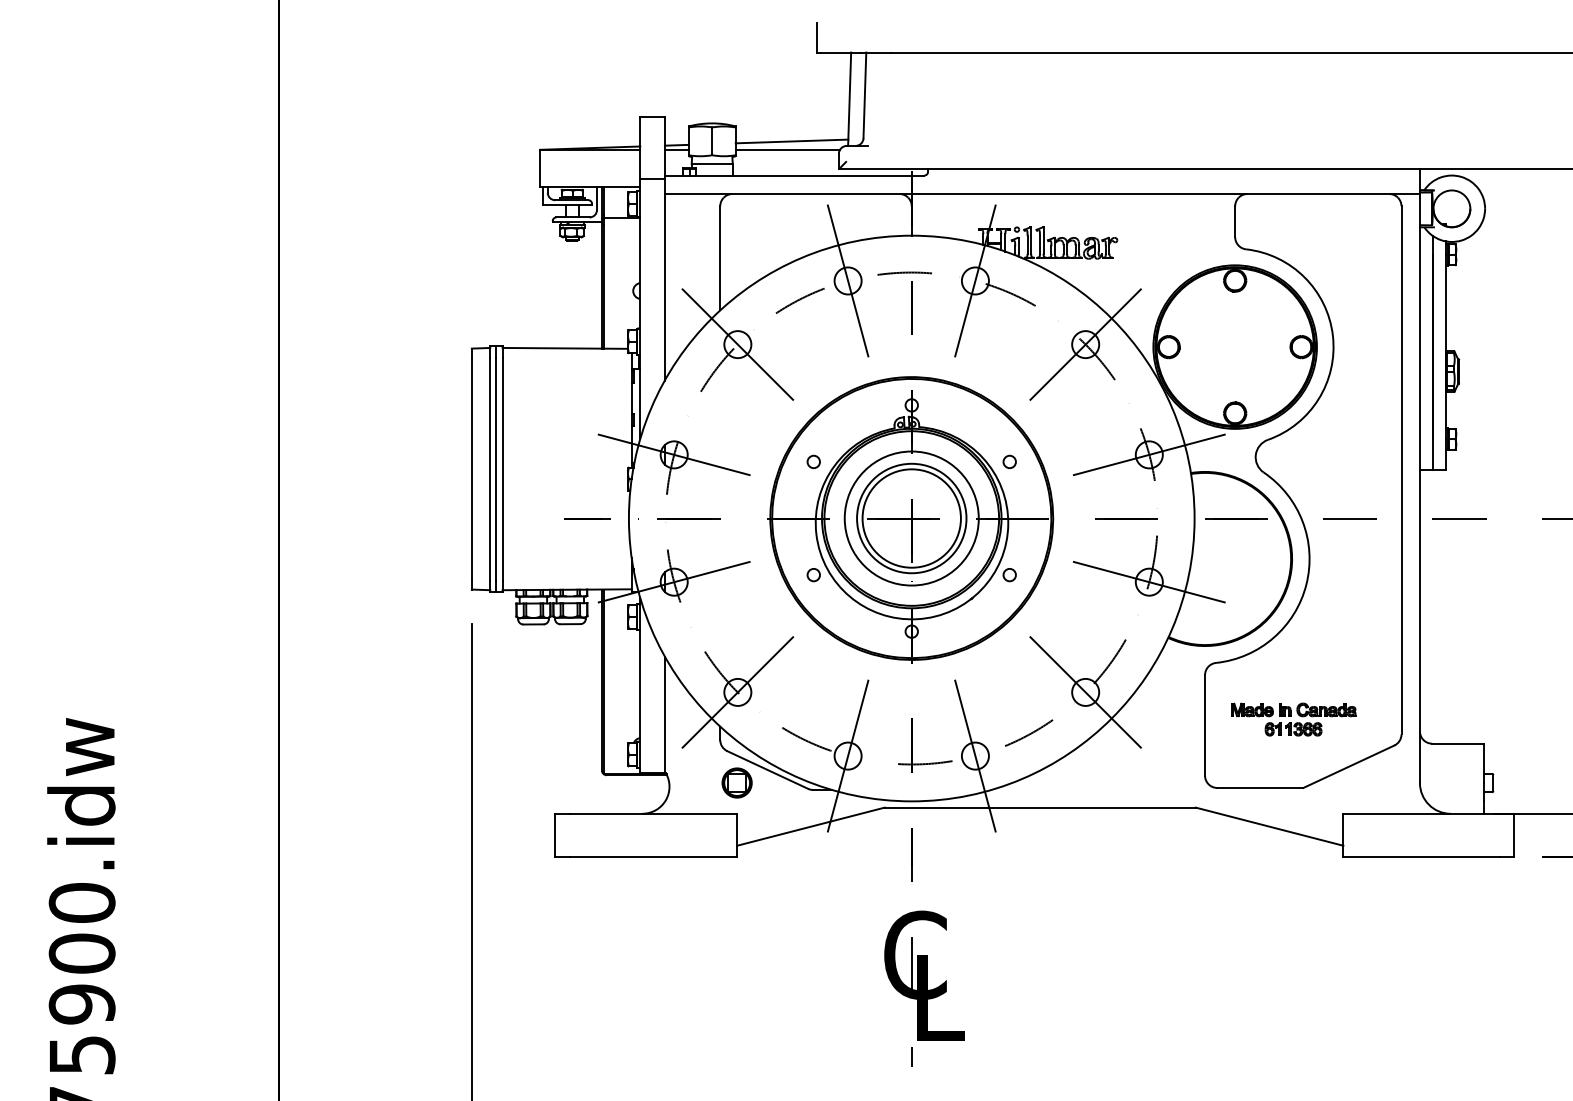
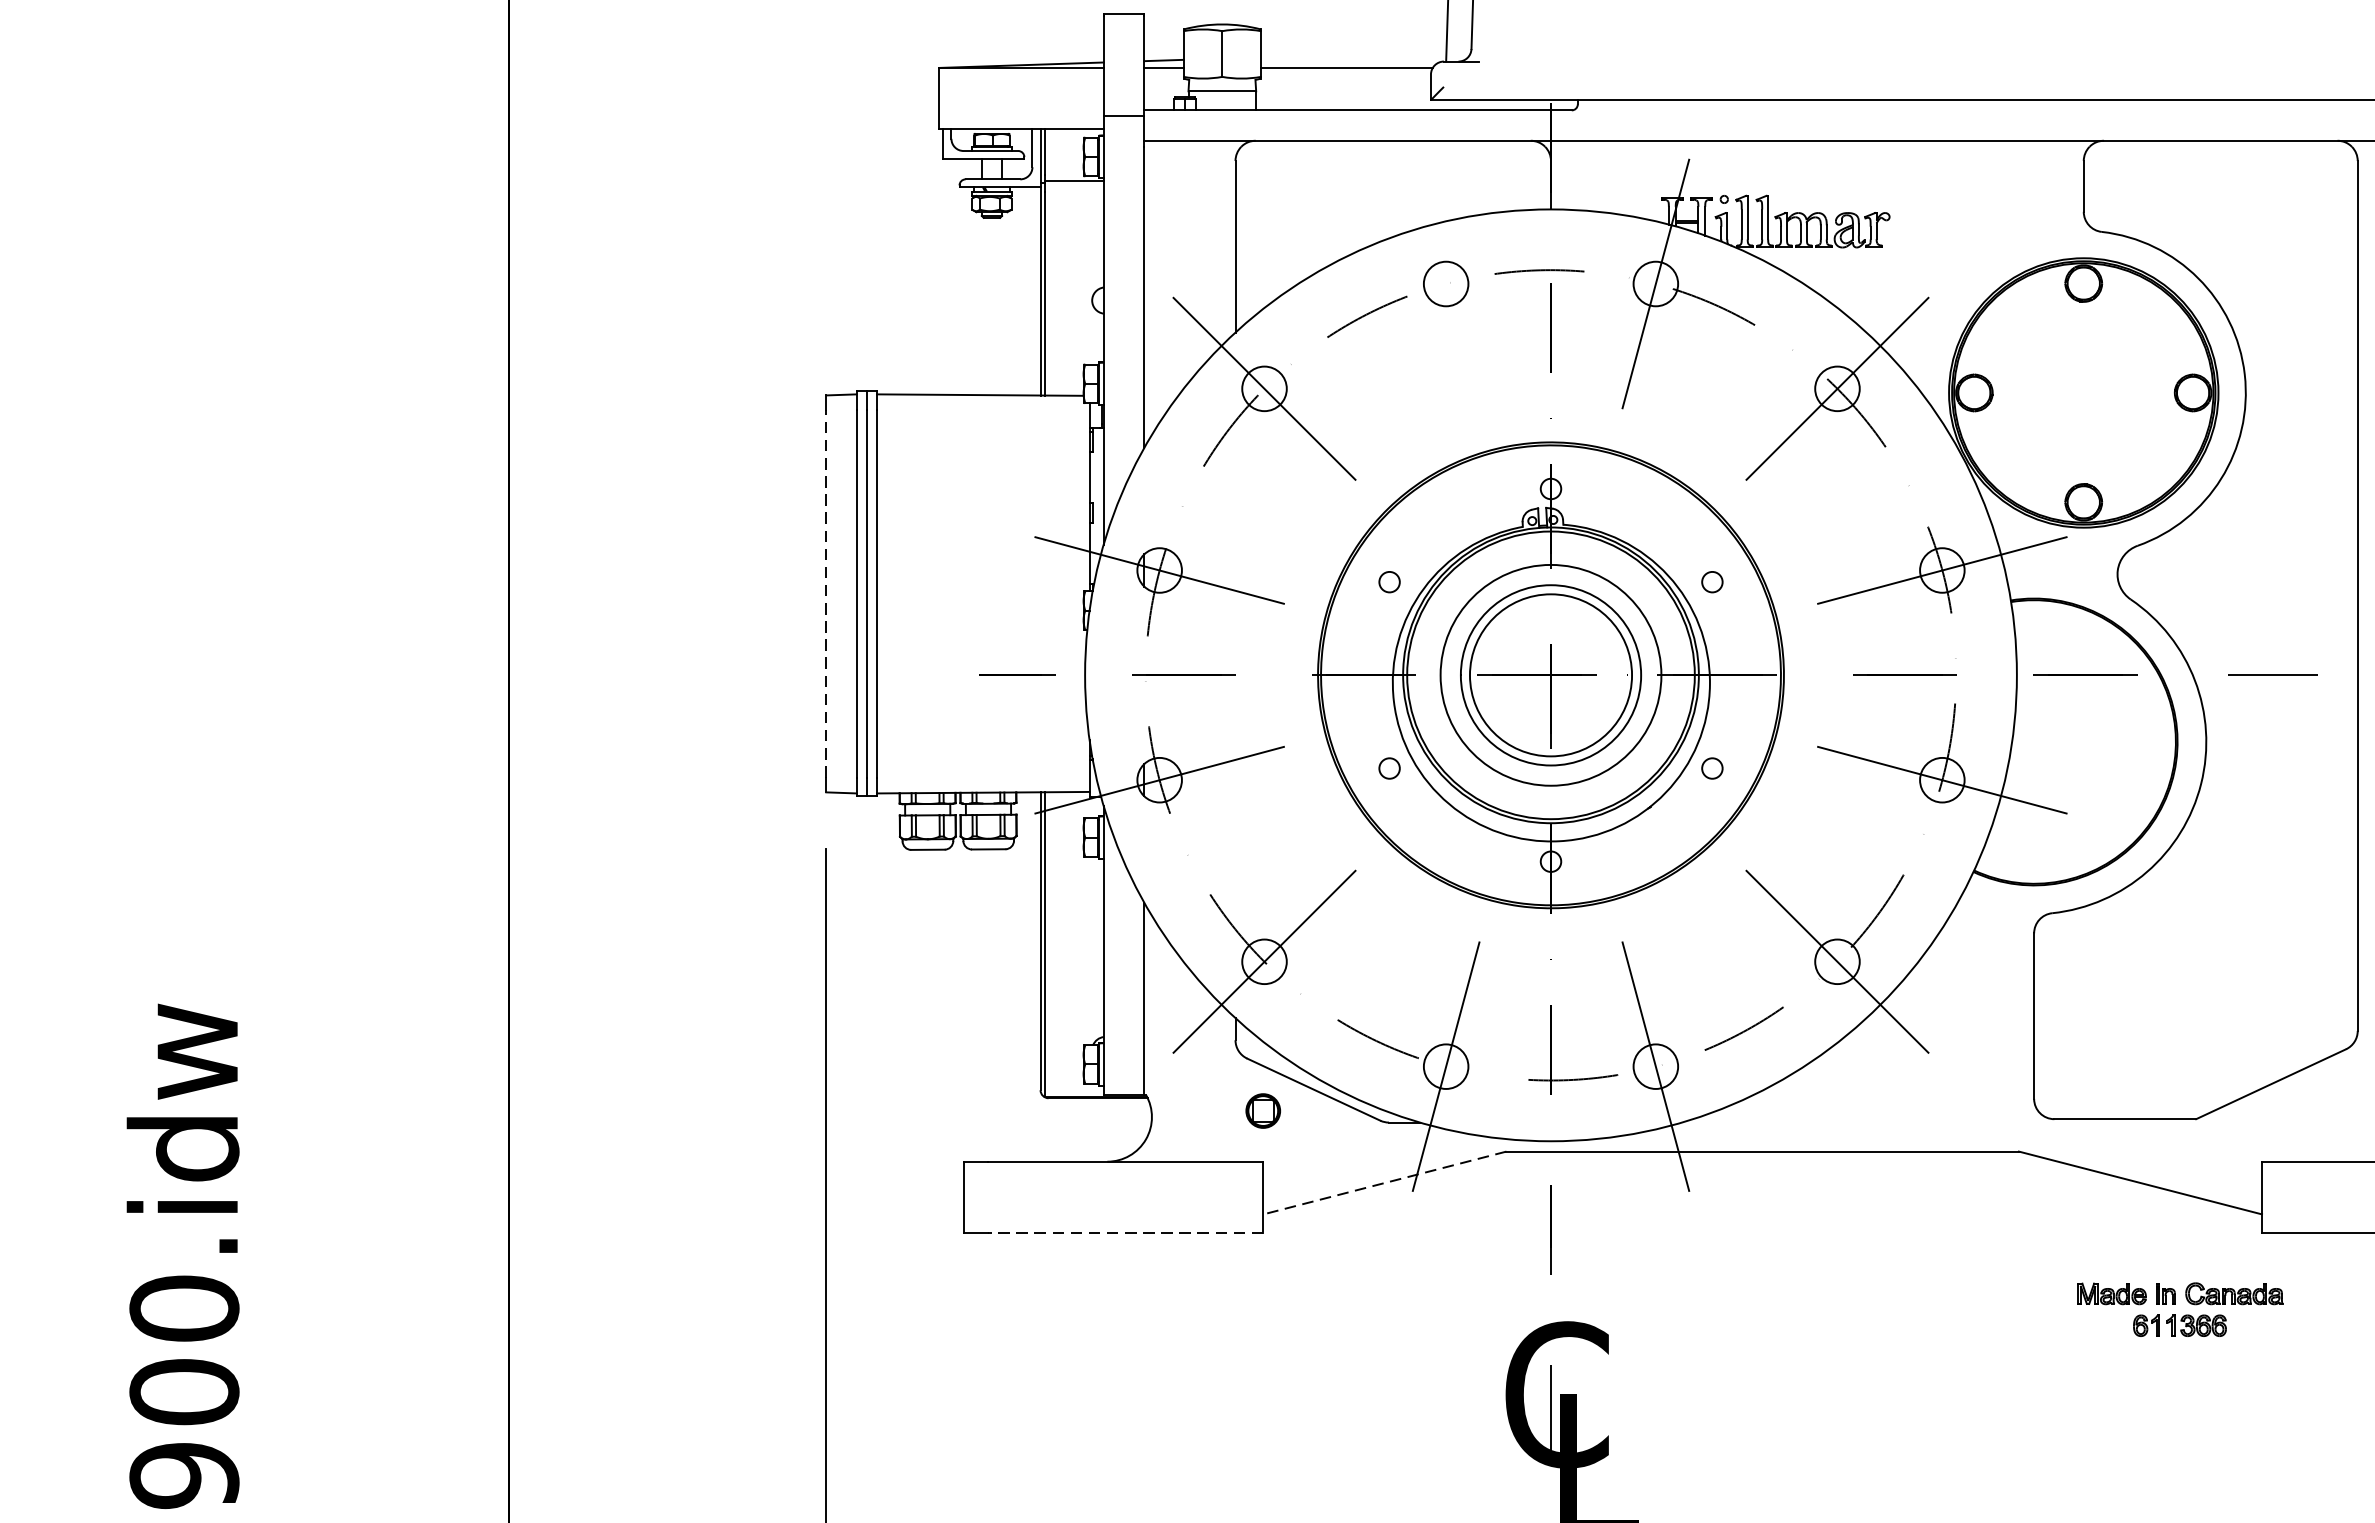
line: (791, 141) -> (1352, 54), removed
line: (847, 280) -> (1445, 283), removed
line: (471, 469) -> (825, 594), solid -> dashed
part: (1293, 719) -> (2179, 1309), moved
part: (736, 782) -> (1262, 1110), size x0.7
line: (810, 826) -> (1384, 1182), solid -> dashed
line: (653, 856) -> (1125, 1232), solid -> dashed

